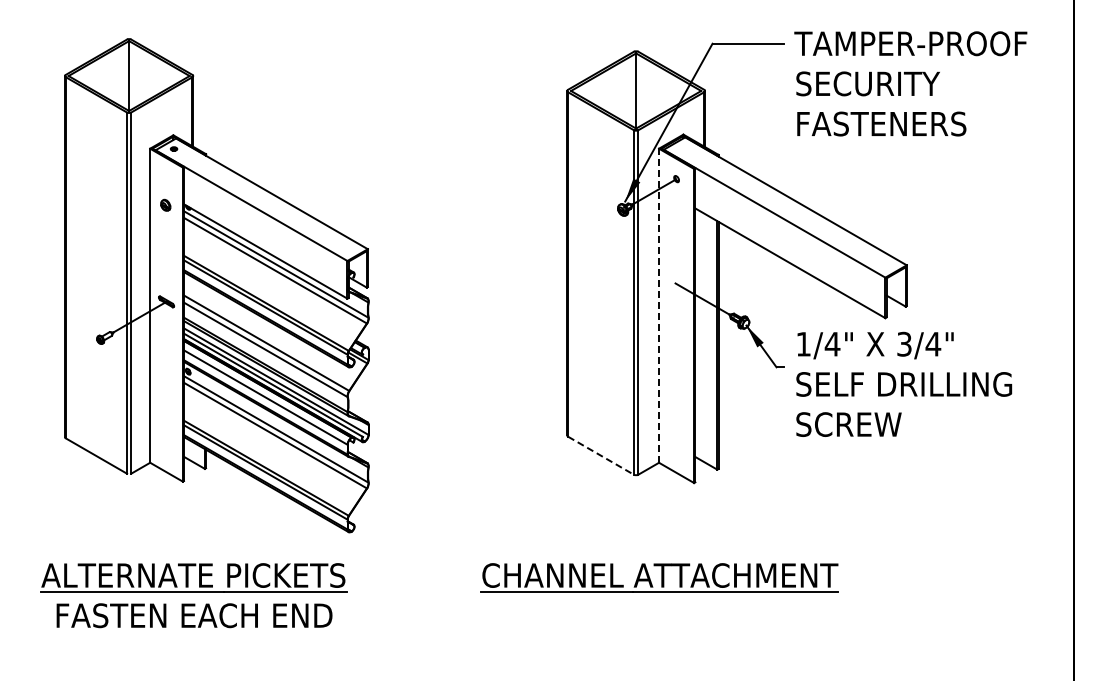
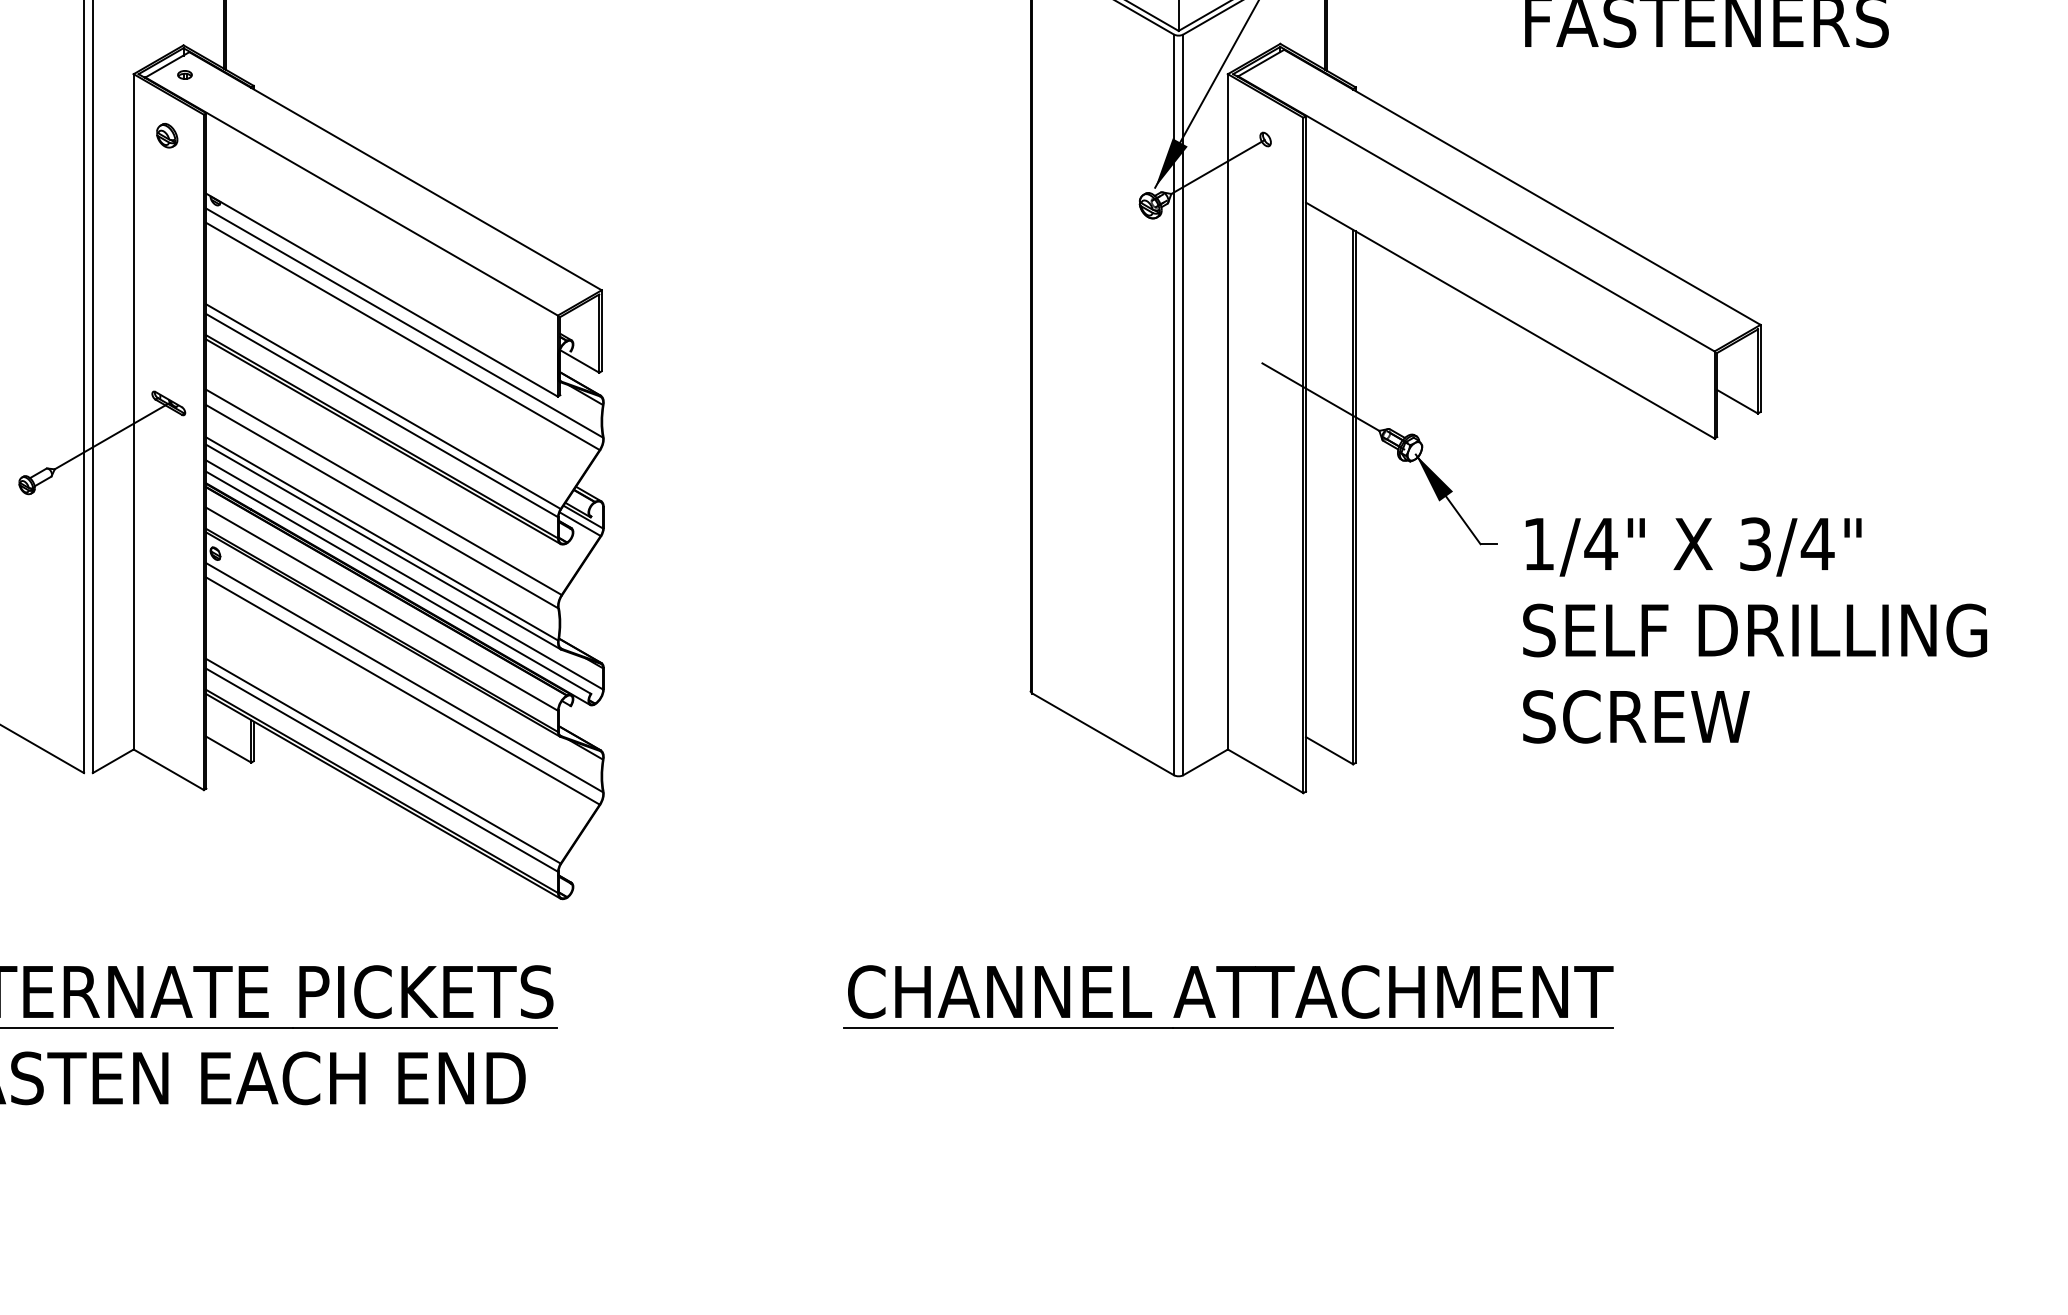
part: (165, 204) -> (166, 133), moved
line: (659, 305) -> (1228, 411), dashed -> solid
text: (904, 383) -> (1755, 628), moved
line: (601, 455) -> (1104, 733), dashed -> solid

